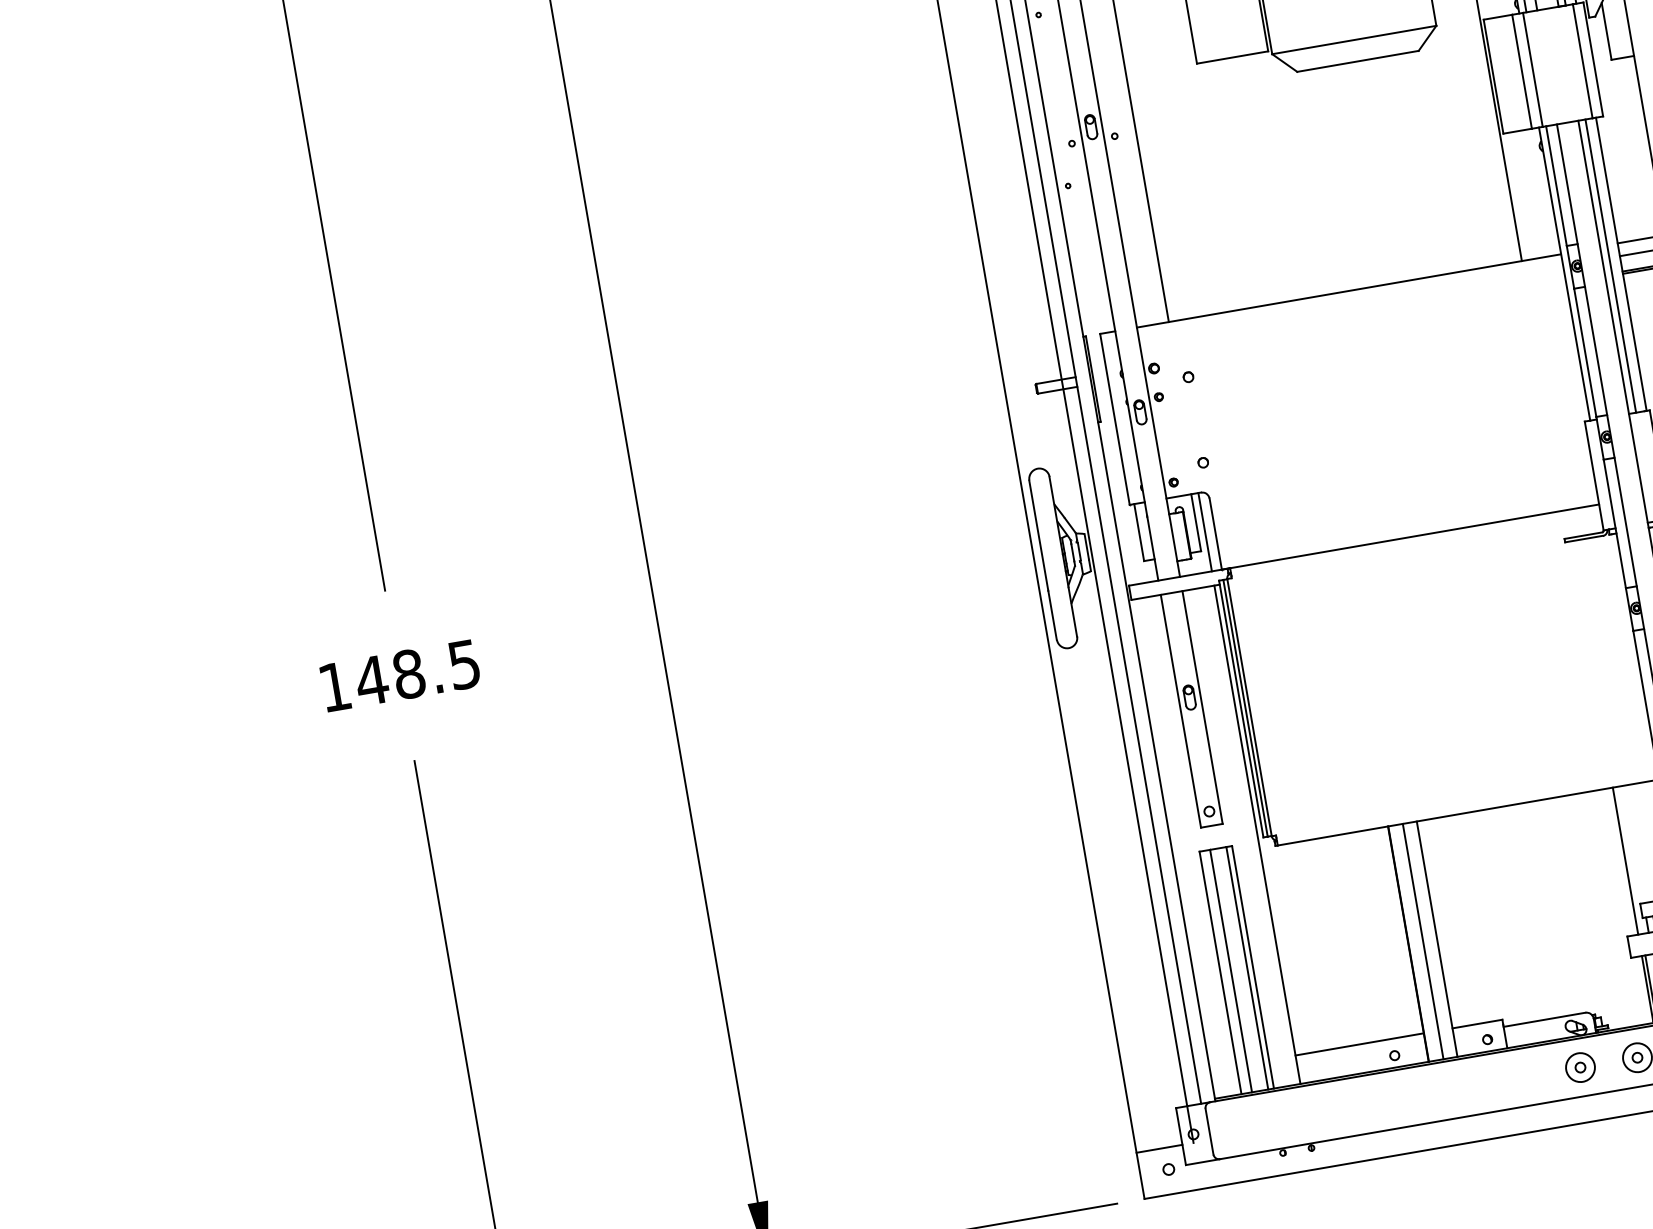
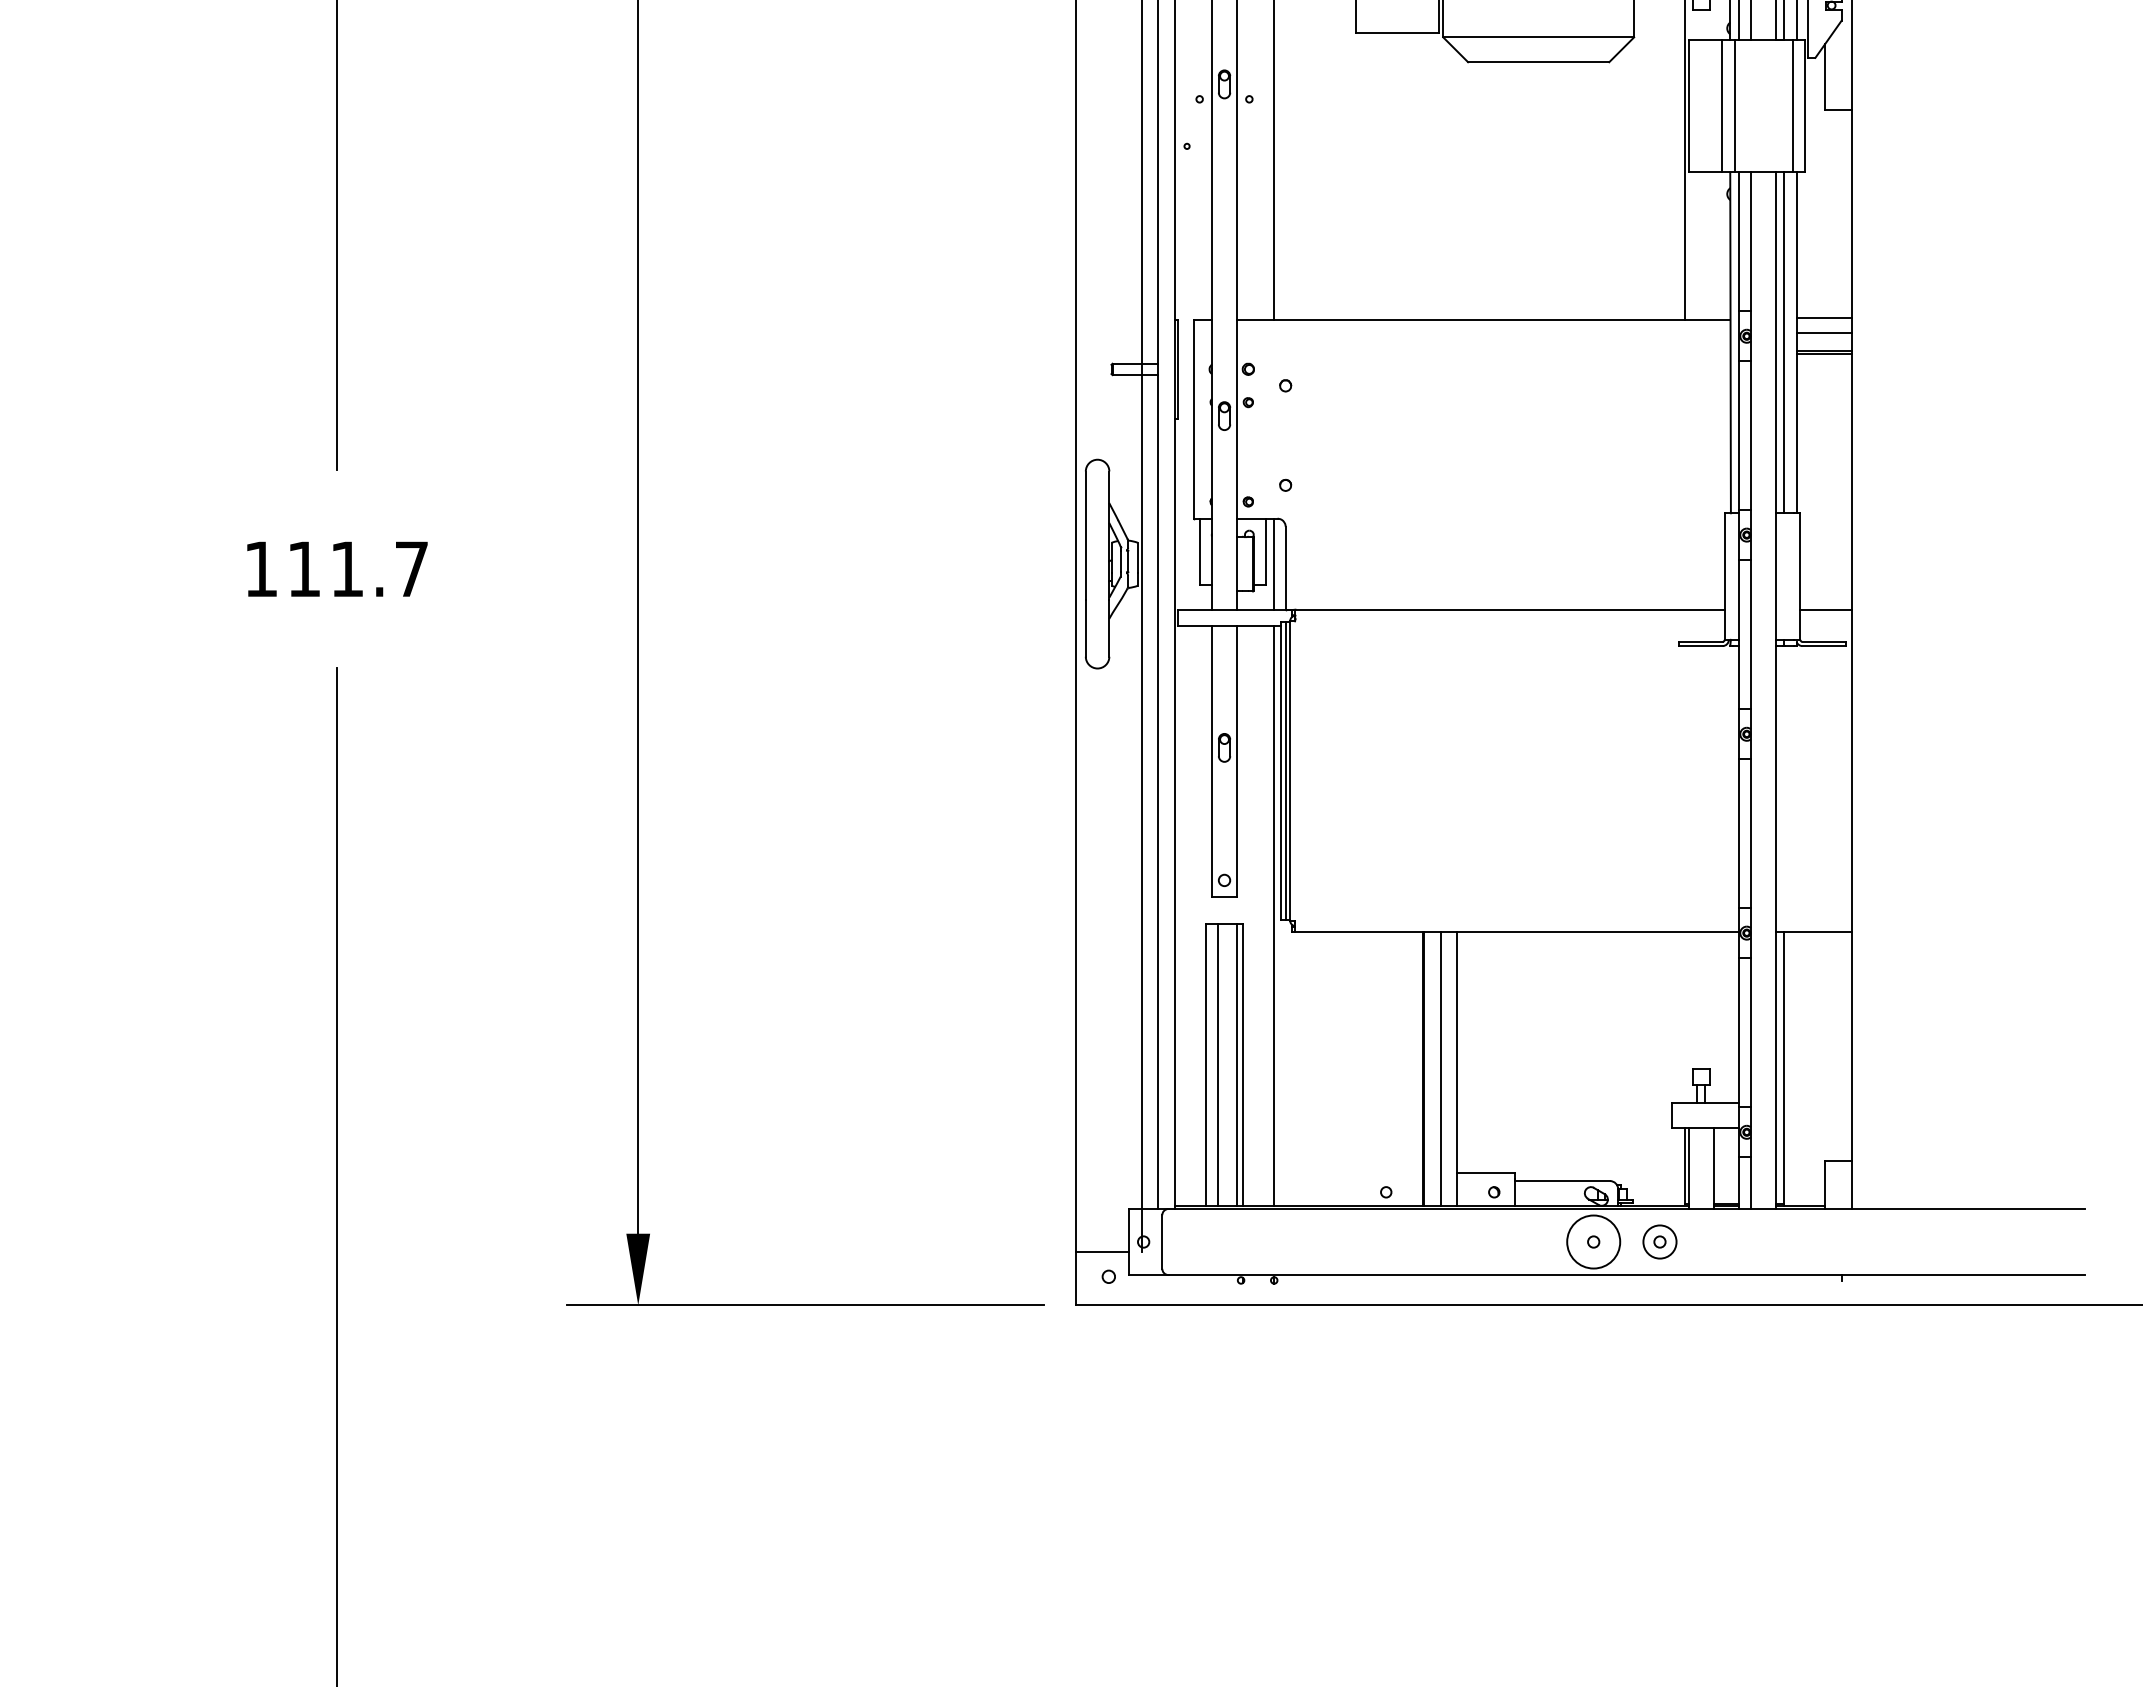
text: (416, 672) -> (356, 568), 148.5 -> 111.7
line: (1625, 861) -> (1684, 1017), removed
line: (1359, 1044) -> (1348, 1172), removed
circle: (1580, 1067) -> (1593, 1241), size x1.6

